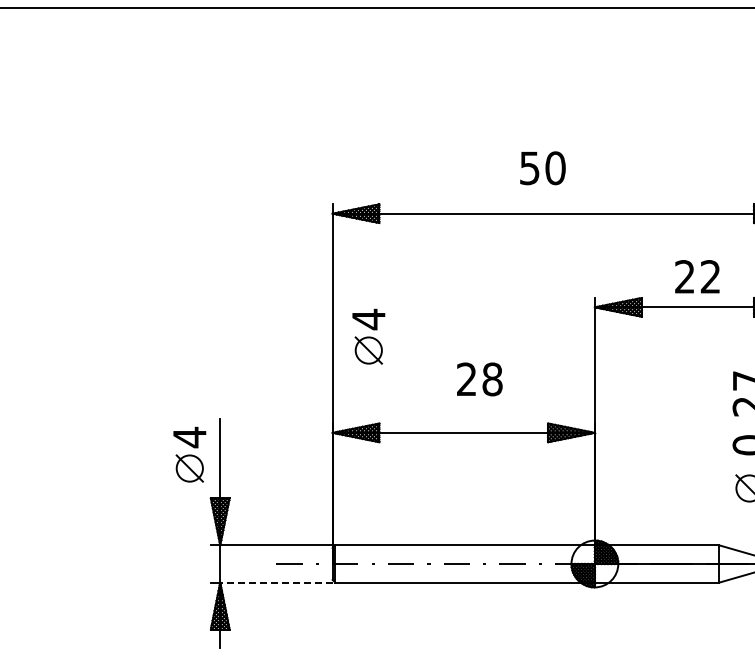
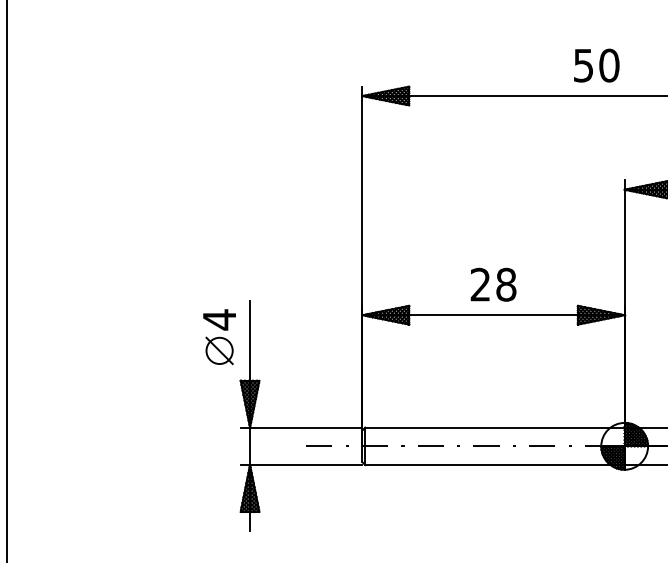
text: (542, 168) -> (596, 65), moved
part: (368, 336) -> (398, 218), removed
text: (479, 379) -> (493, 284), moved
line: (275, 582) -> (305, 464), dashed -> solid

